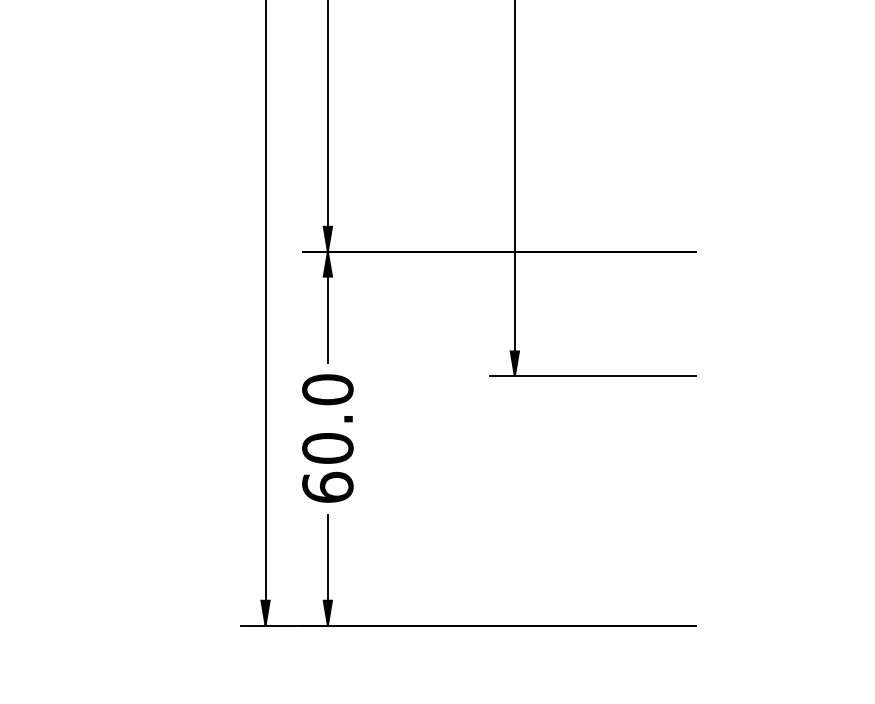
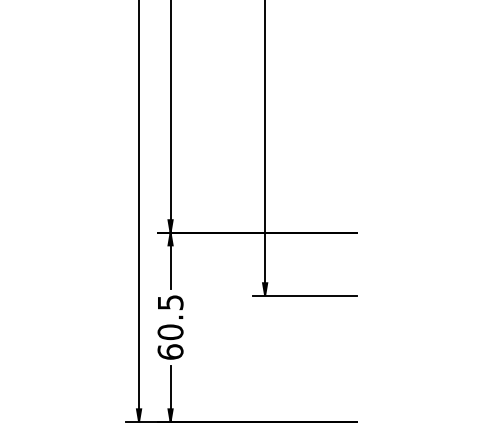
text: (327, 389) -> (170, 302), 60.0 -> 60.5

